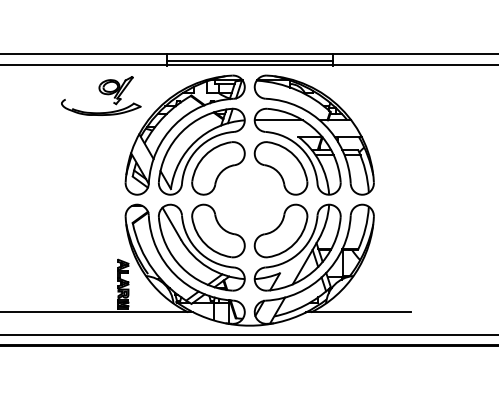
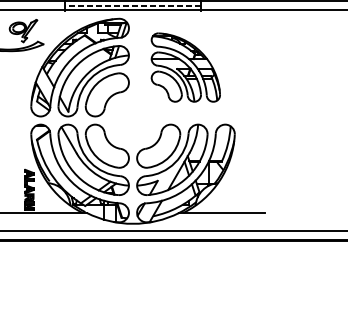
line: (249, 60) -> (132, 6), solid -> dashed
part: (313, 134) -> (185, 67), size x0.7

